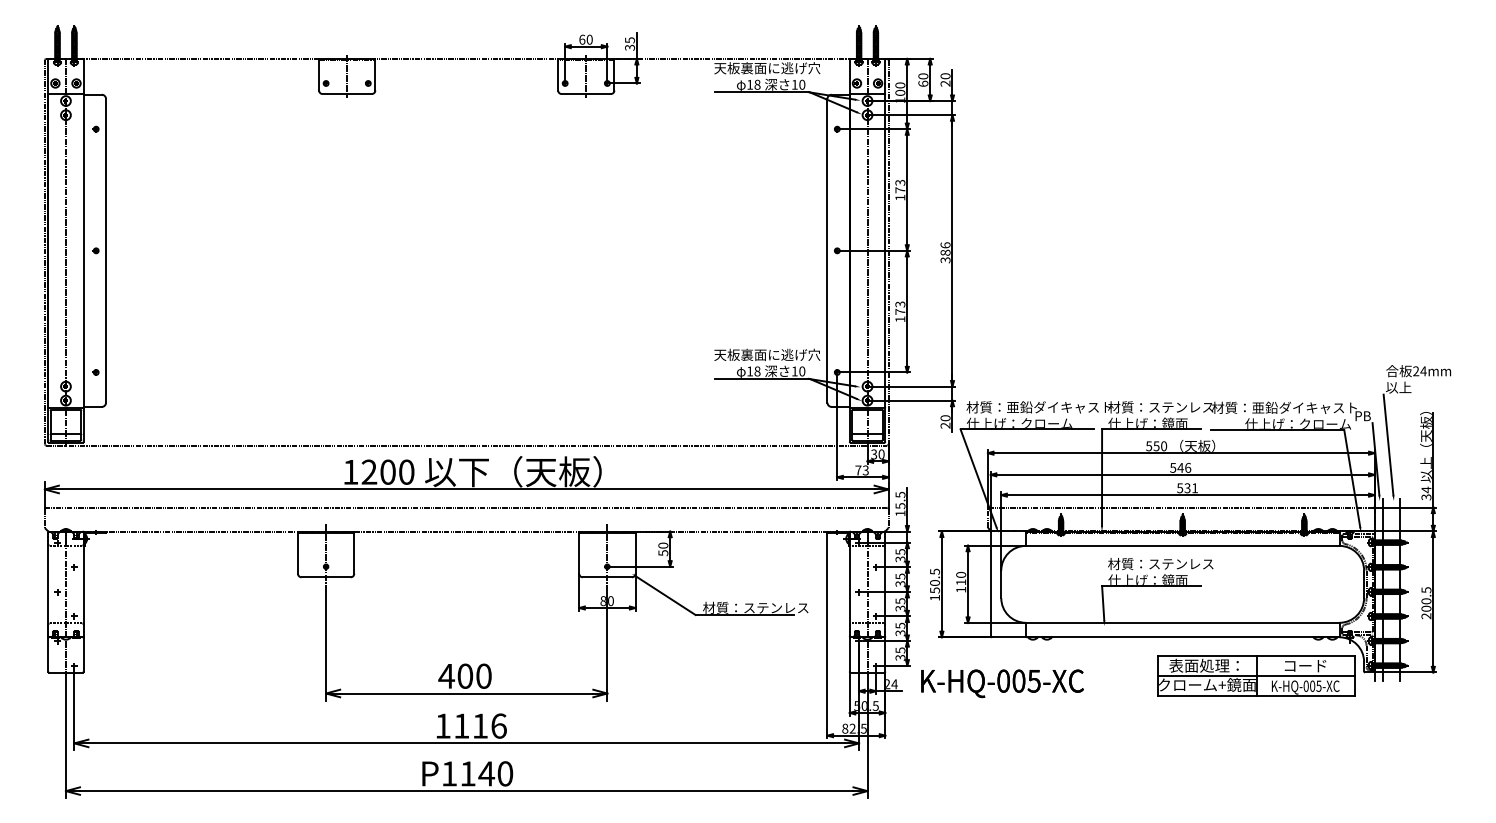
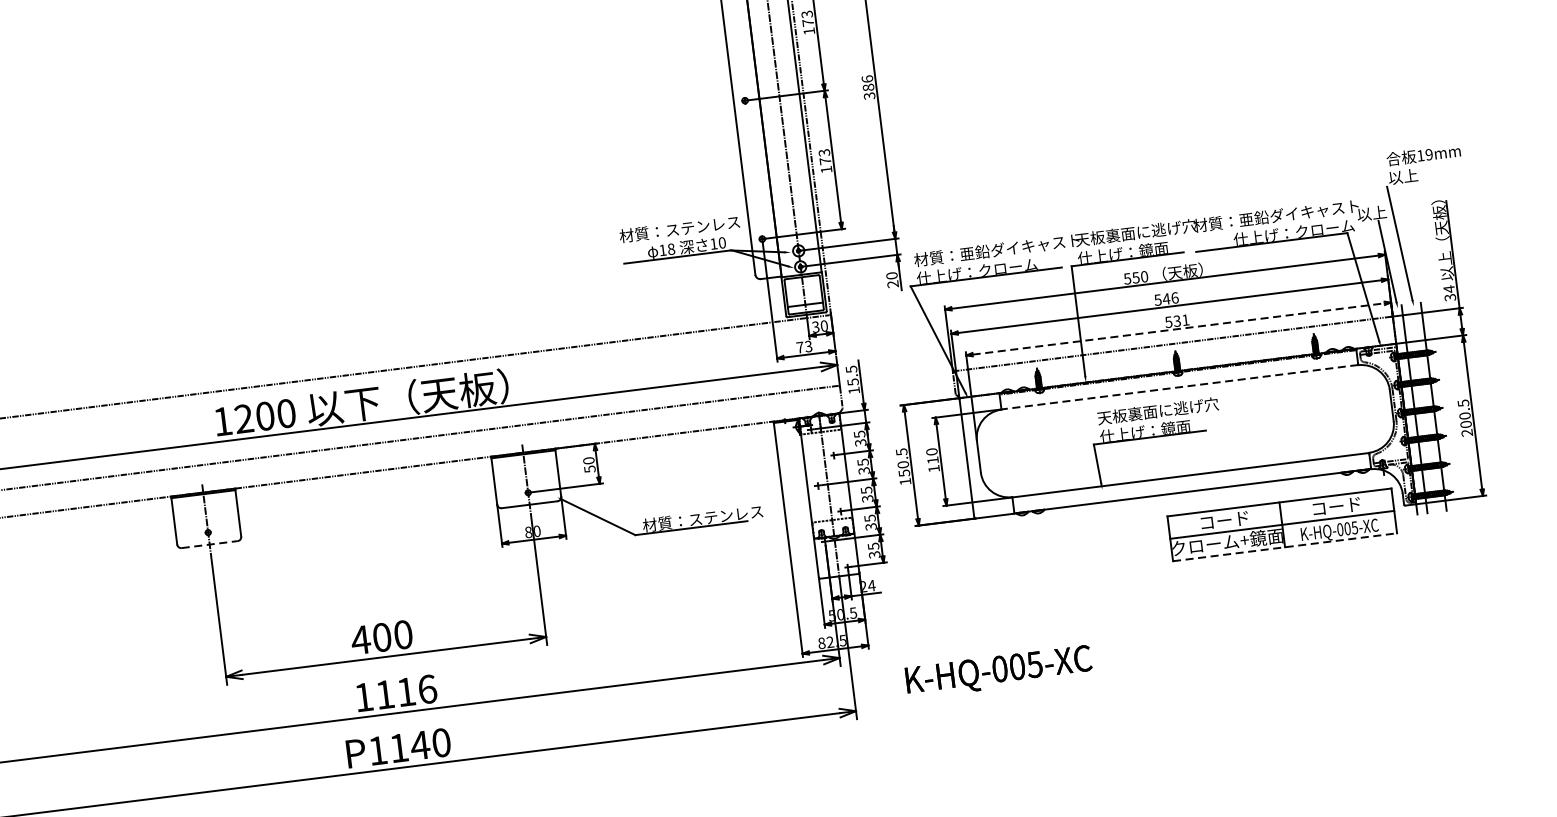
text: (767, 354) -> (680, 228), 天板裏面に逃げ穴 -> 材質：ステンレス
text: (1419, 371) -> (1424, 155), 24mm -> 19mm
text: (1160, 407) -> (1135, 233), 材質：ステンレス -> 天板裏面に逃げ穴
text: (1367, 415) -> (1371, 212), PB -> 以上
line: (1188, 495) -> (1179, 329), solid -> dashed
line: (1182, 545) -> (1179, 387), solid -> dashed
text: (1161, 563) -> (1158, 410), 材質：ステンレス -> 天板裏面に逃げ穴
line: (326, 577) -> (210, 544), solid -> dashed
text: (1203, 665) -> (1220, 520), 表面処理： -> コード
text: (1002, 683) -> (999, 671), moved
line: (1257, 695) -> (1286, 547), solid -> dashed

